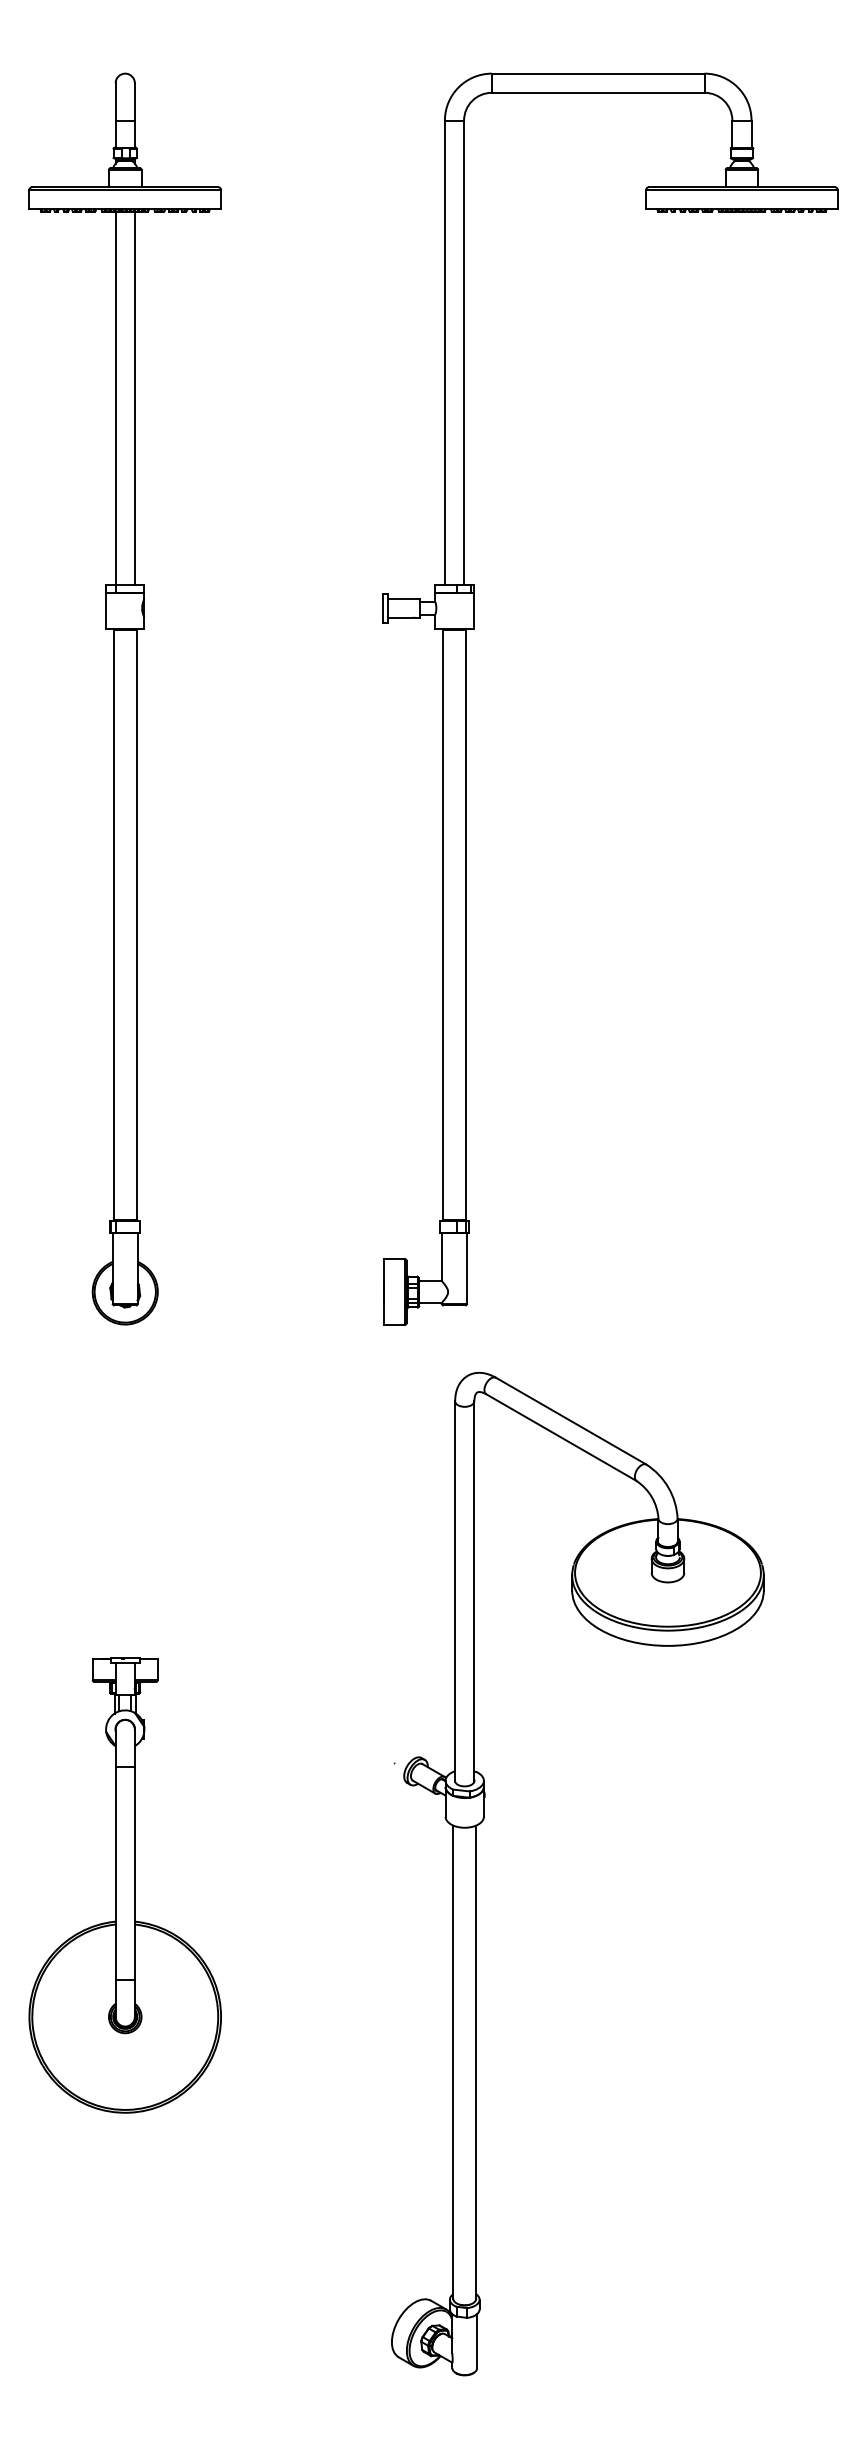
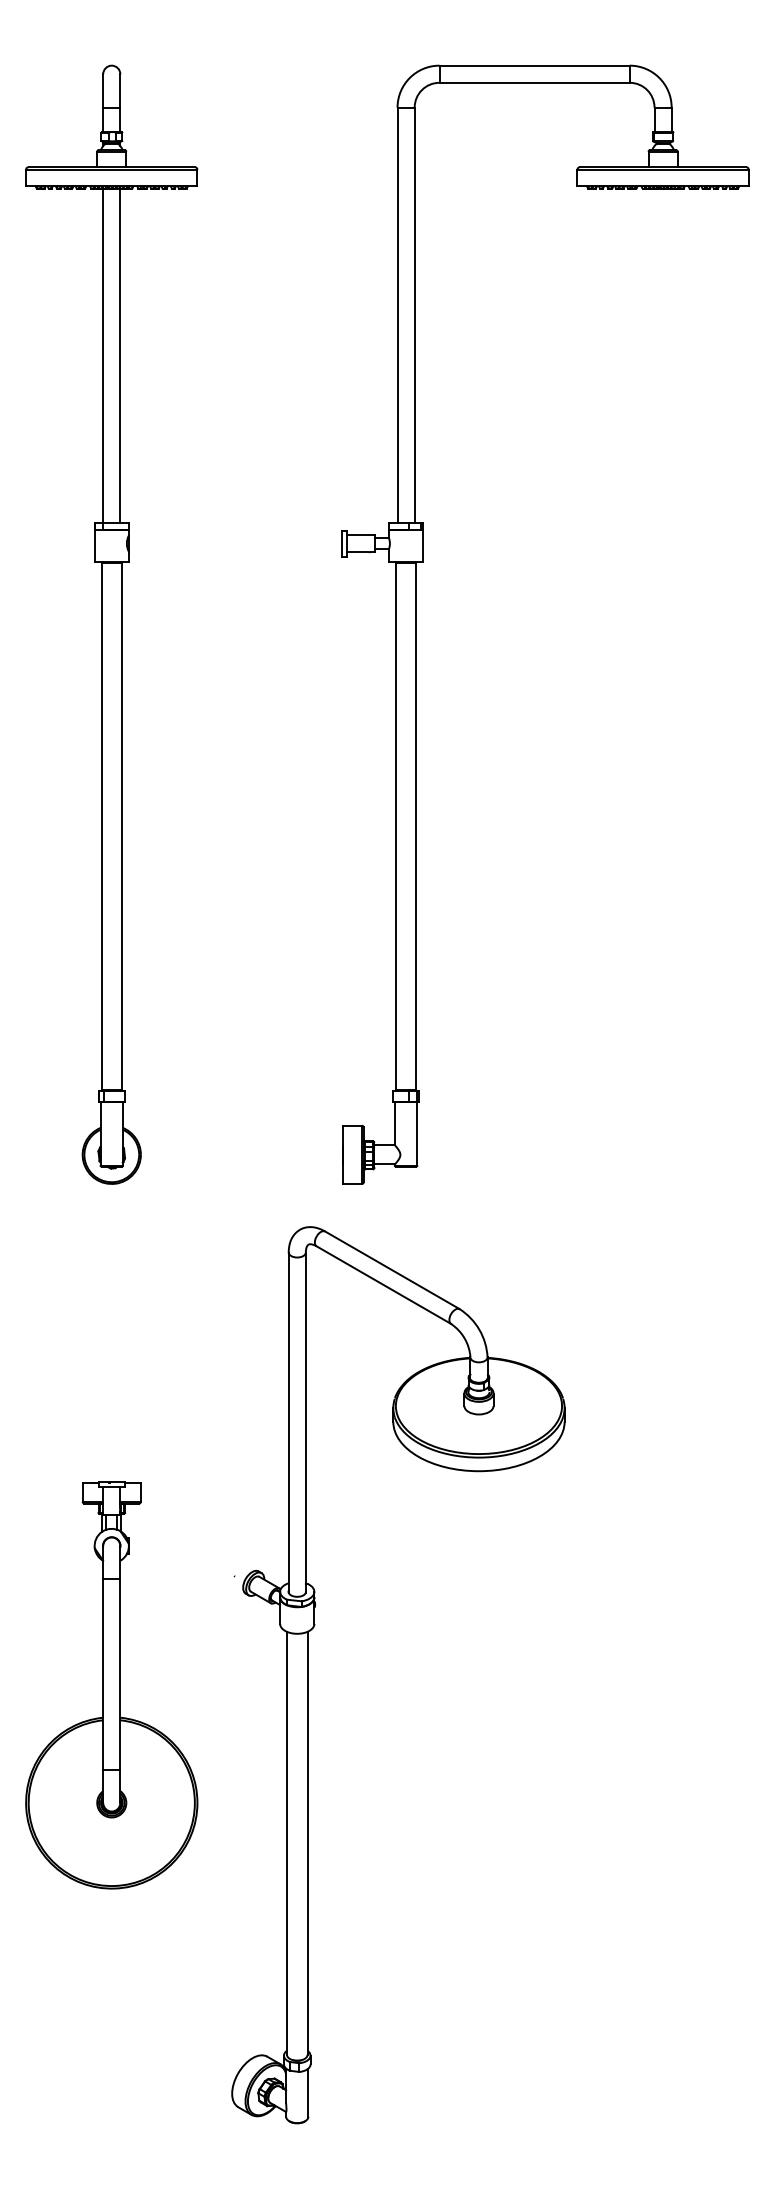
part: (477, 1874) -> (308, 1675), moved

